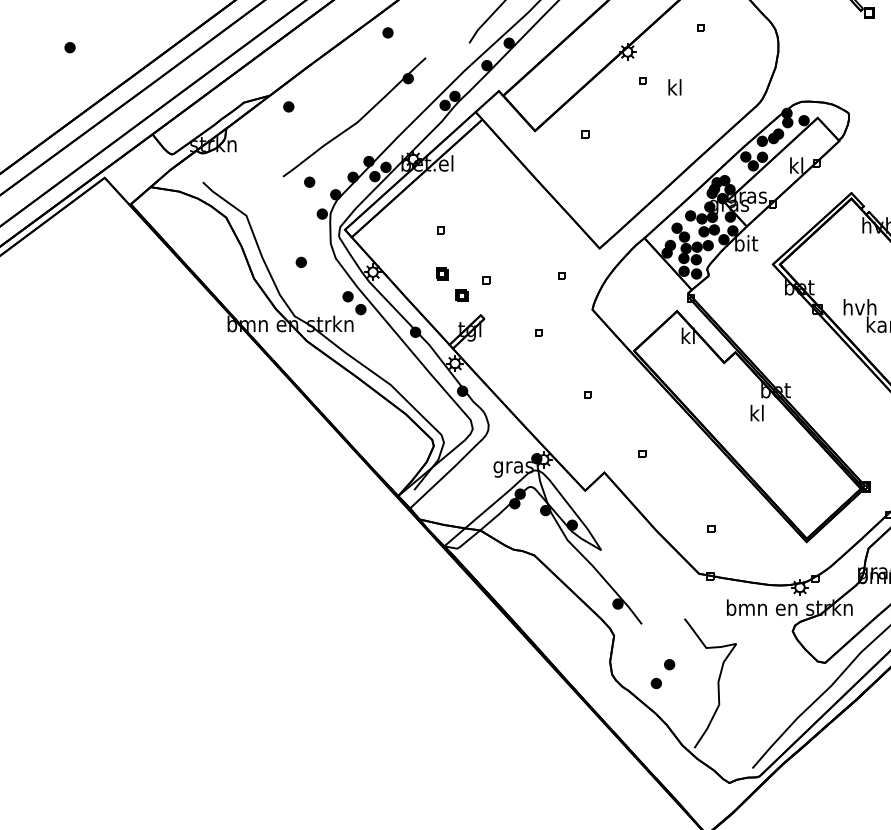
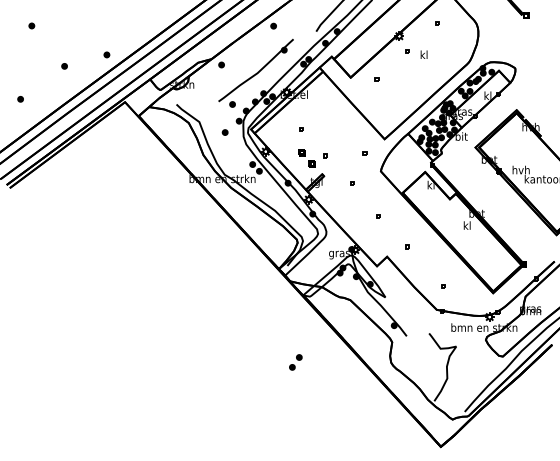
part: (69, 46) -> (106, 54), moved
part: (300, 262) -> (224, 132), moved
part: (662, 674) -> (295, 362), moved

